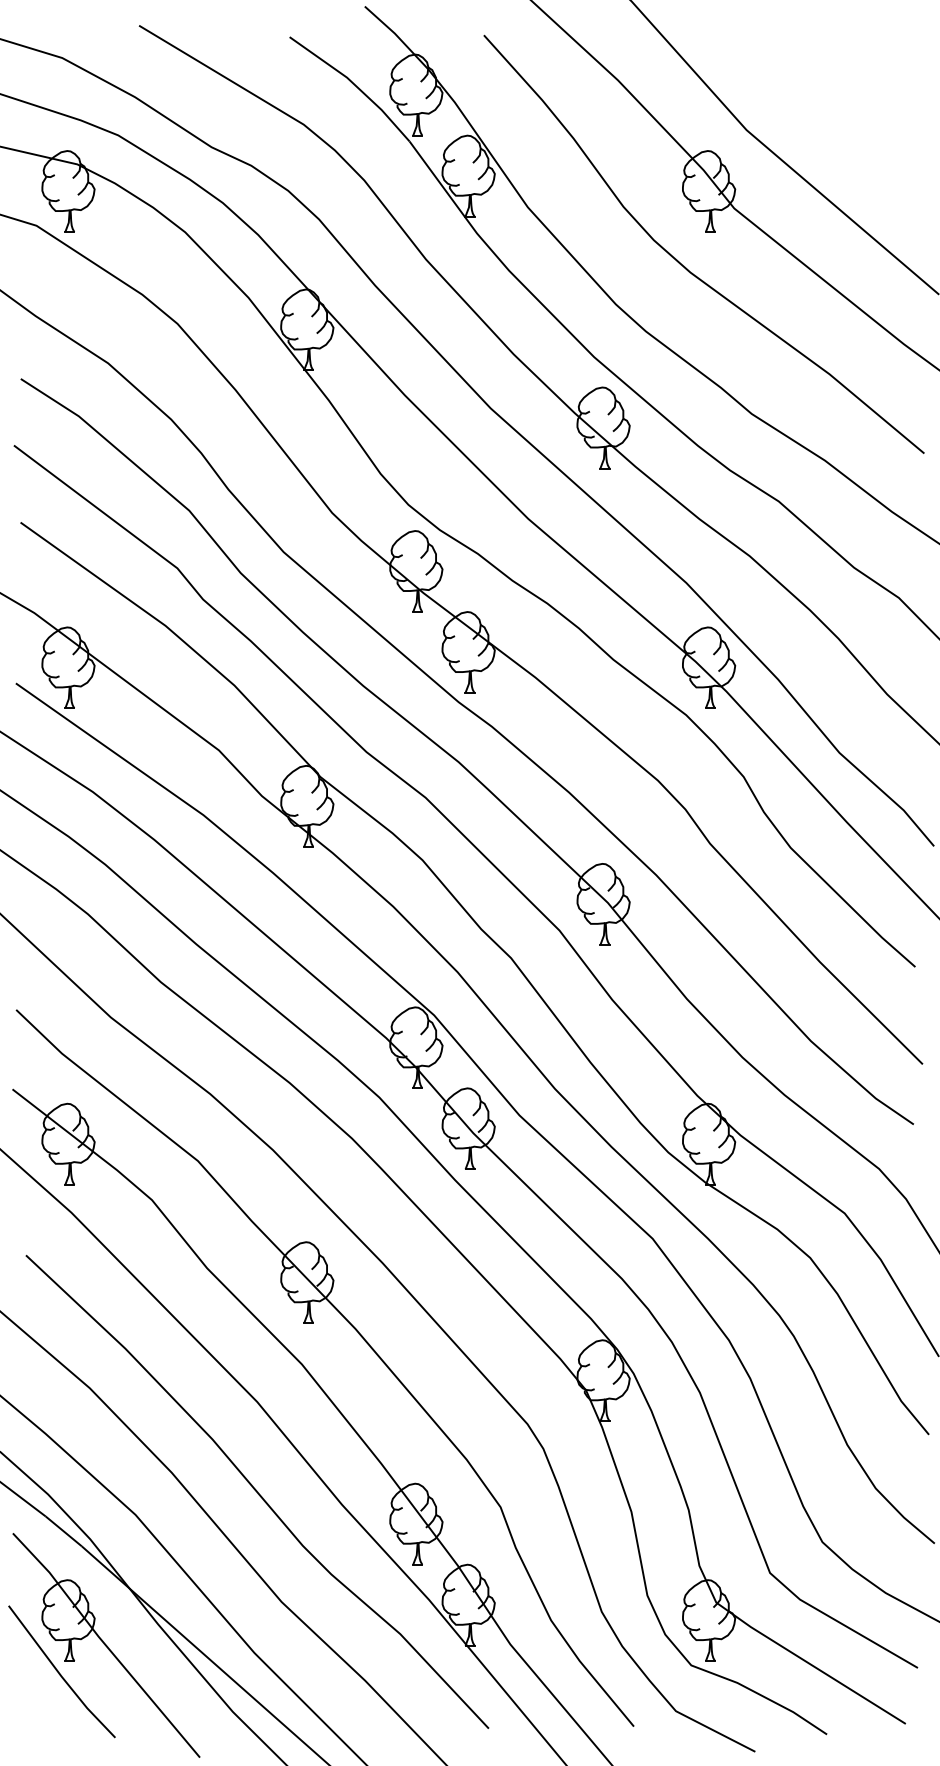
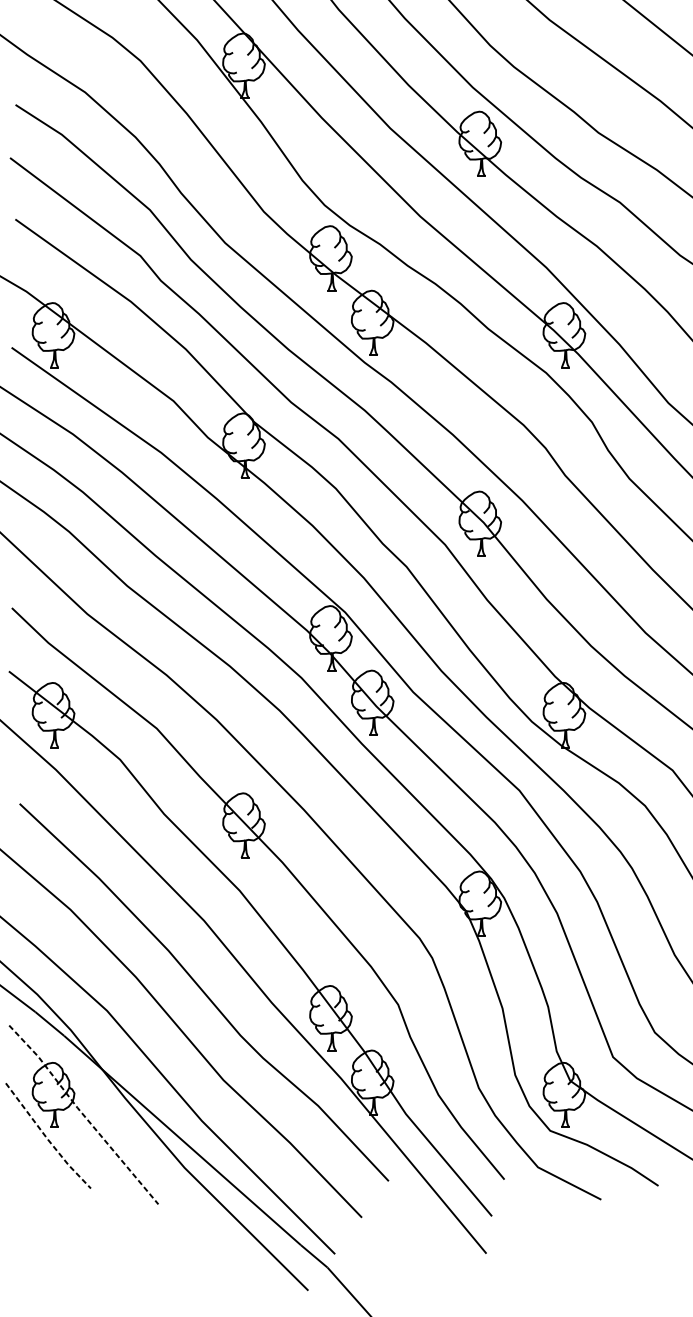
line: (105, 1645) -> (83, 1114), solid -> dashed
line: (60, 1674) -> (47, 1138), solid -> dashed

